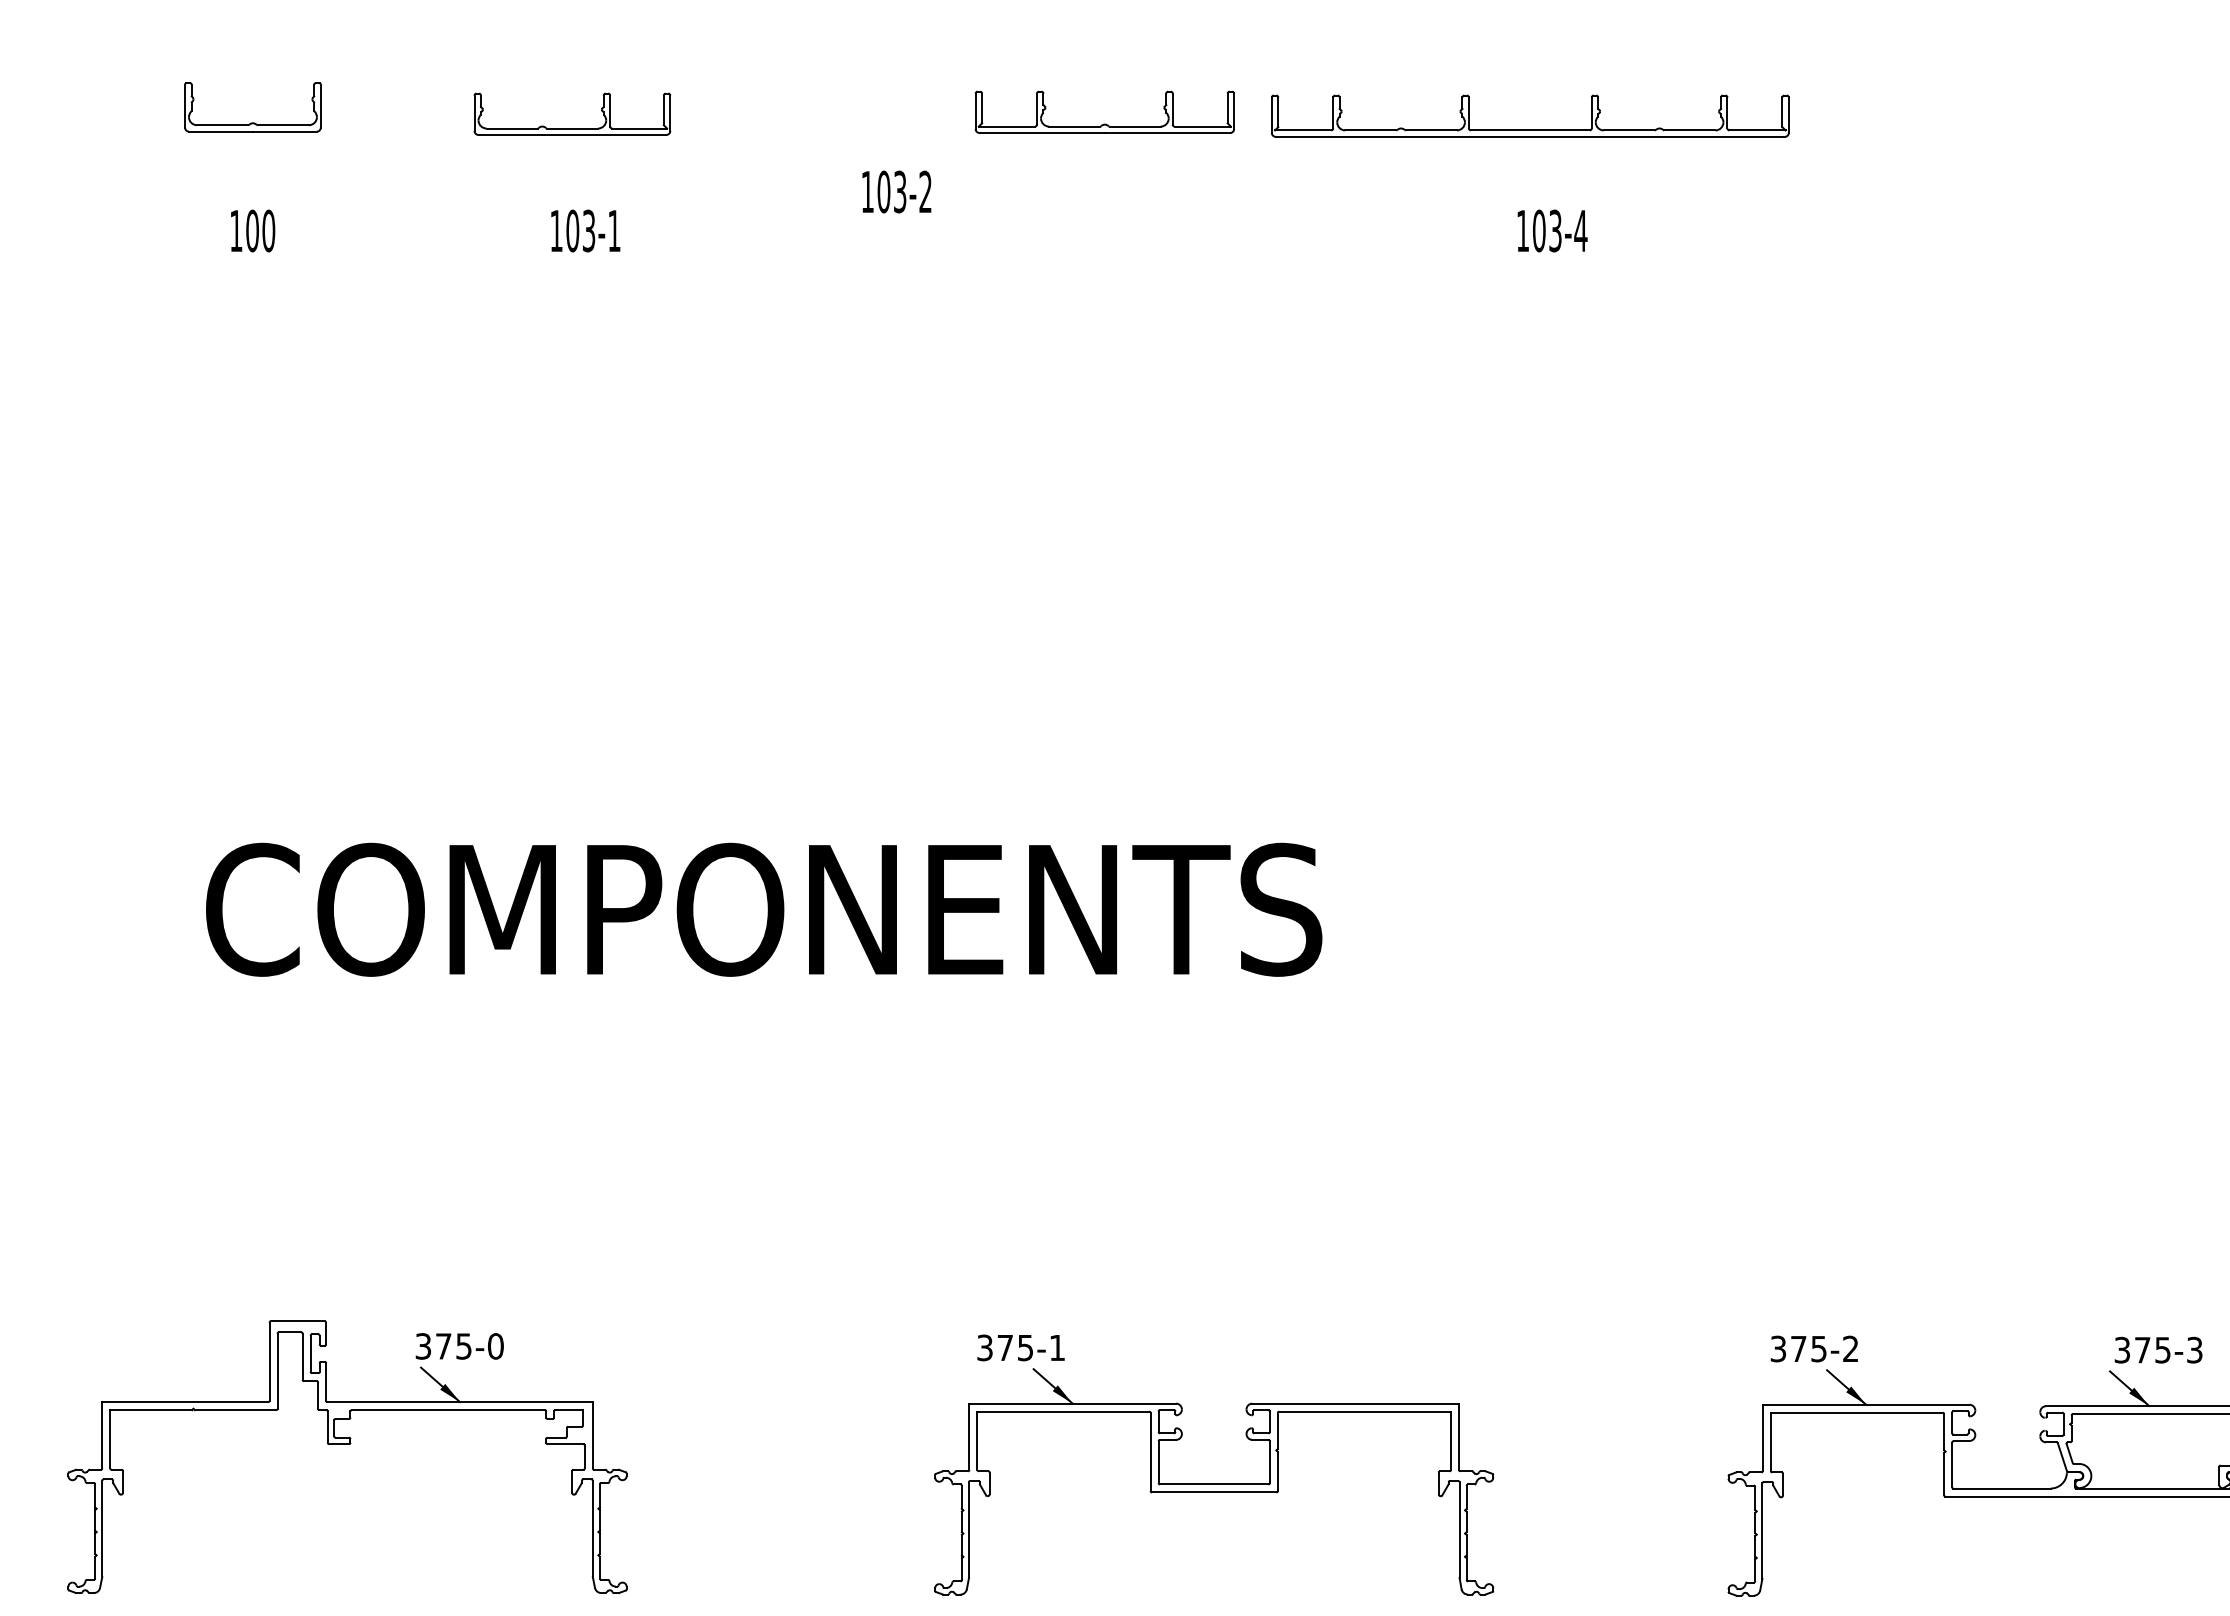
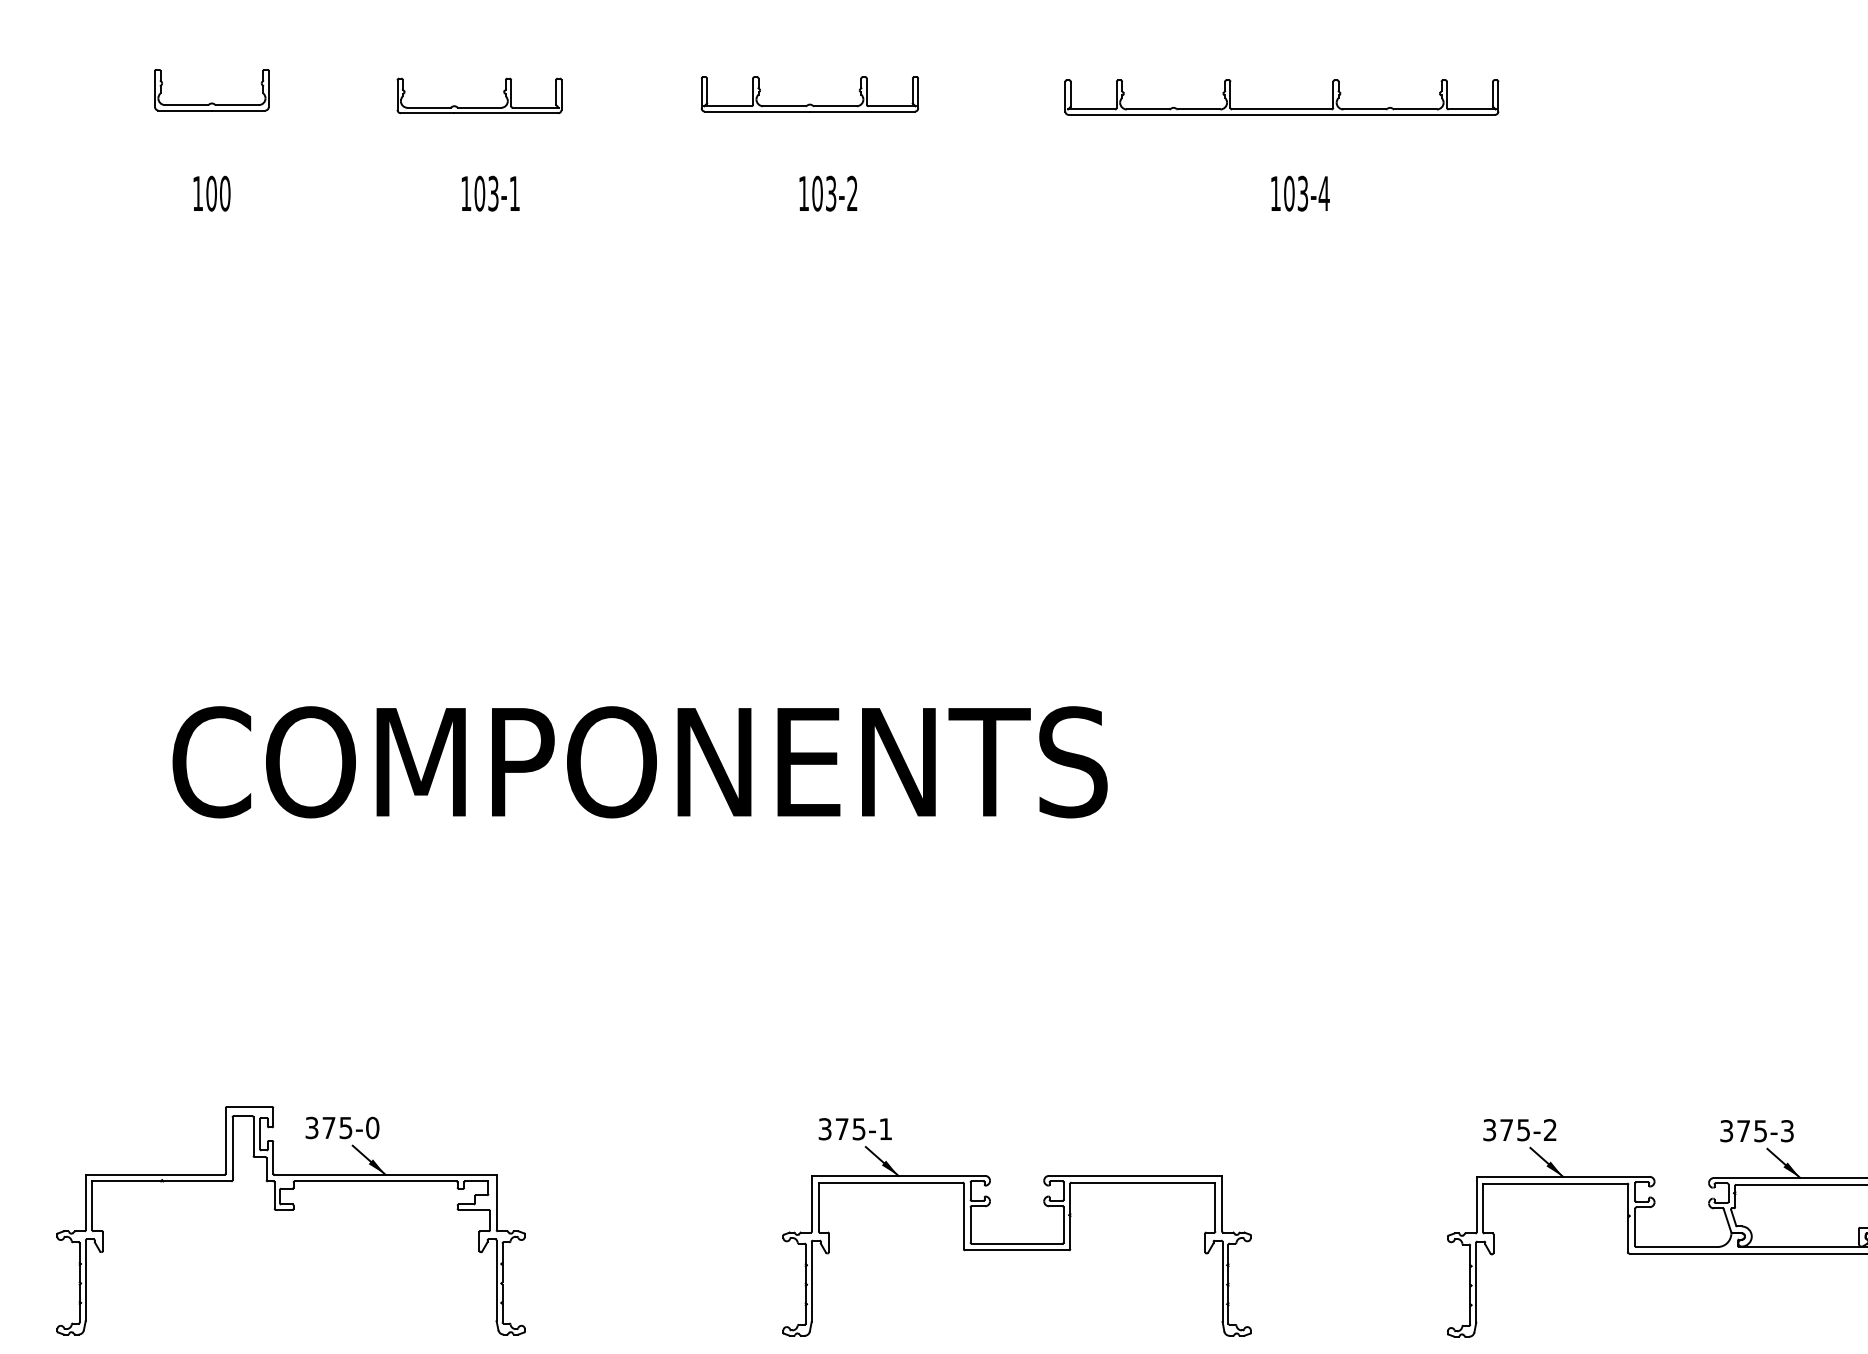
part: (1104, 123) -> (809, 103), moved
text: (896, 191) -> (828, 193), moved
text: (459, 1346) -> (342, 1128), moved
text: (2158, 1349) -> (1756, 1130), moved

